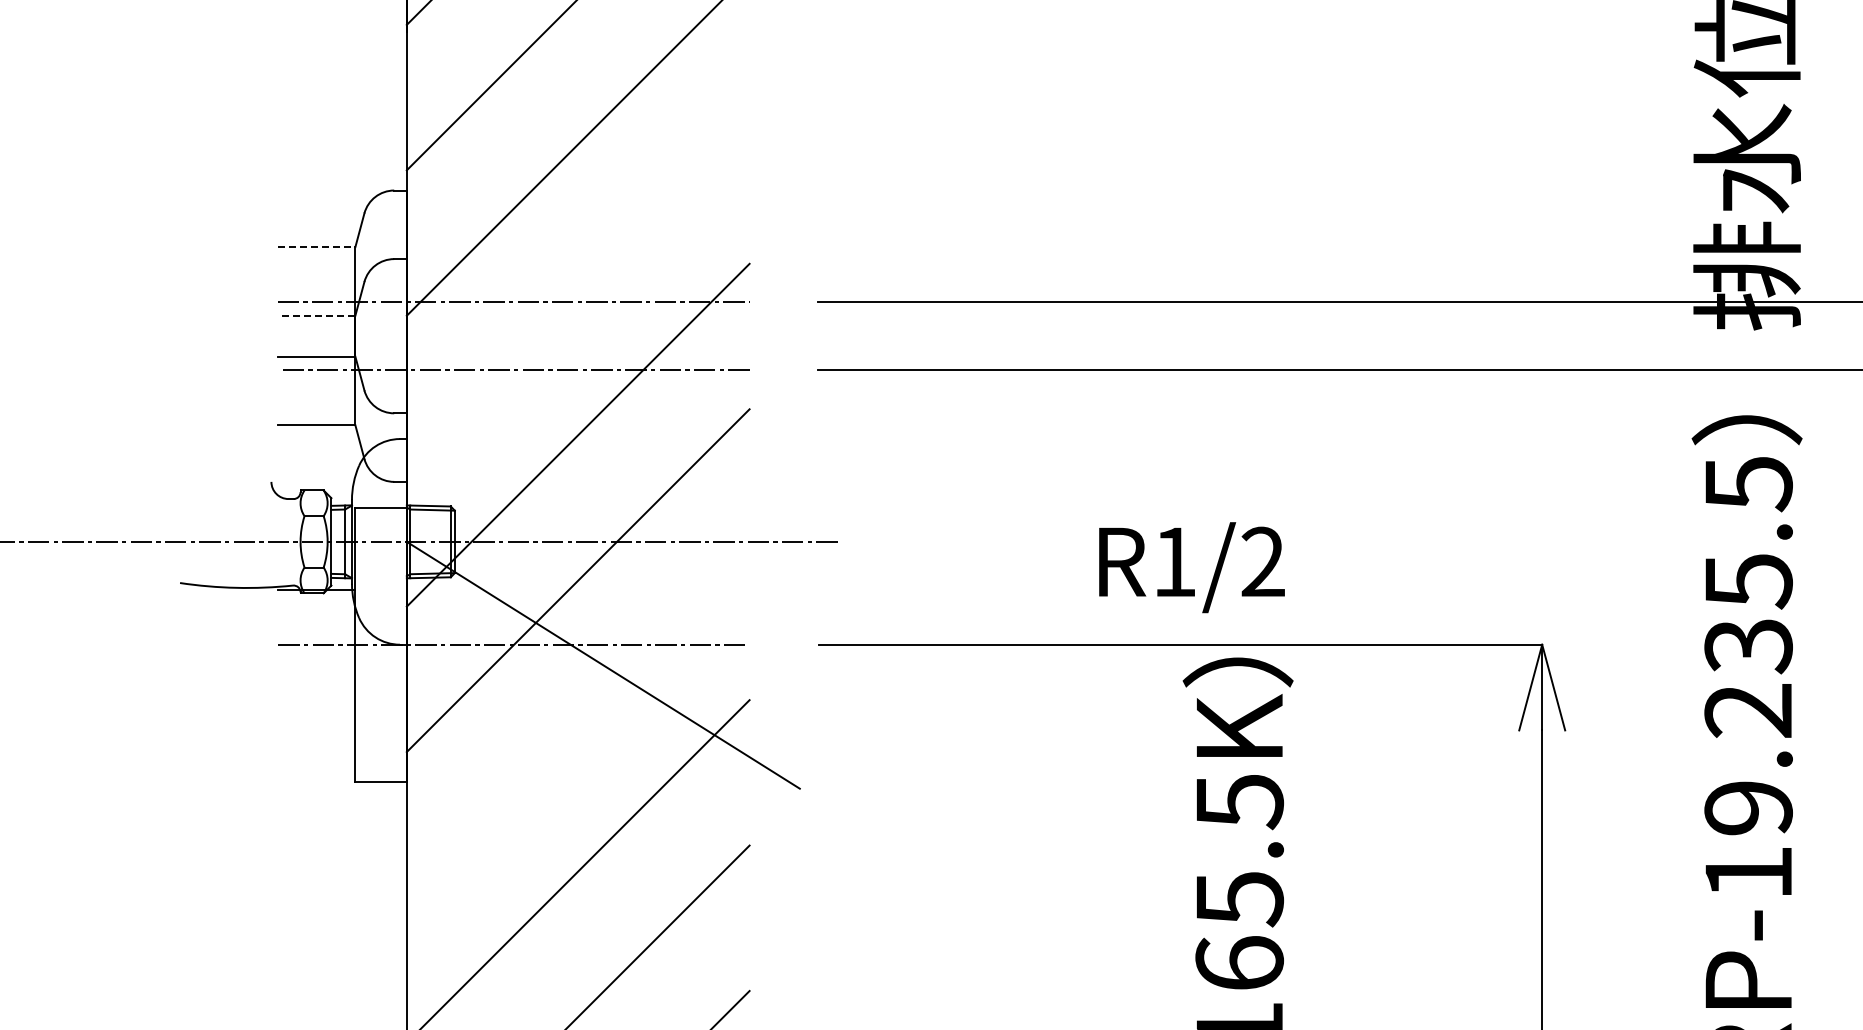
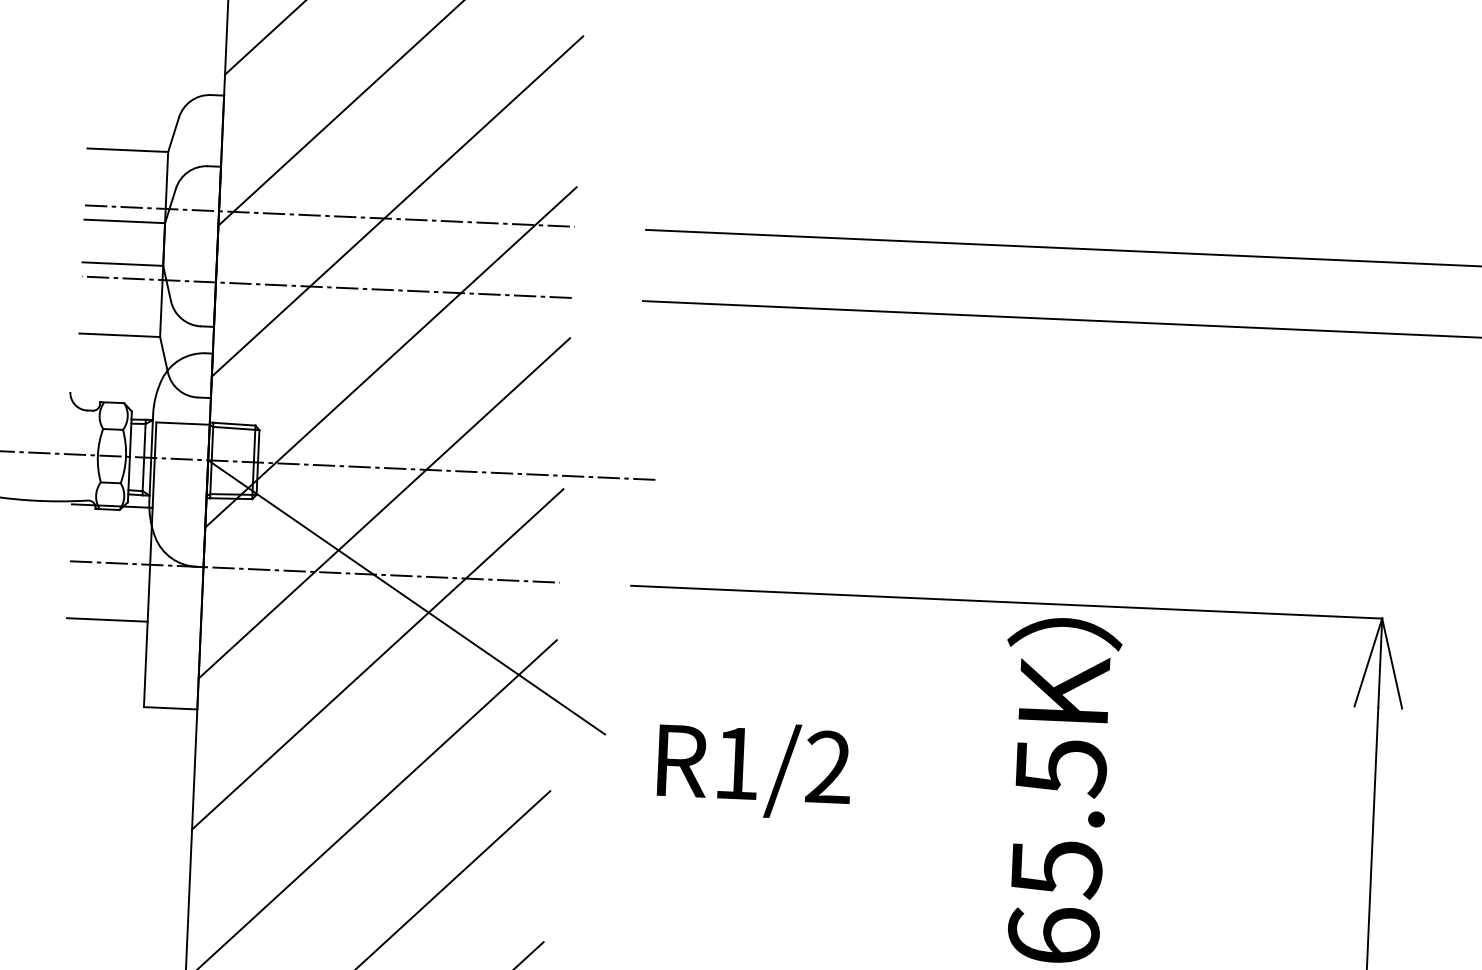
line: (316, 247) -> (127, 150), dashed -> solid
line: (577, 289) -> (396, 206), added
line: (316, 315) -> (124, 221), dashed -> solid
text: (1191, 567) -> (753, 769), moved
line: (316, 699) -> (107, 619), added
line: (577, 725) -> (377, 658), added

